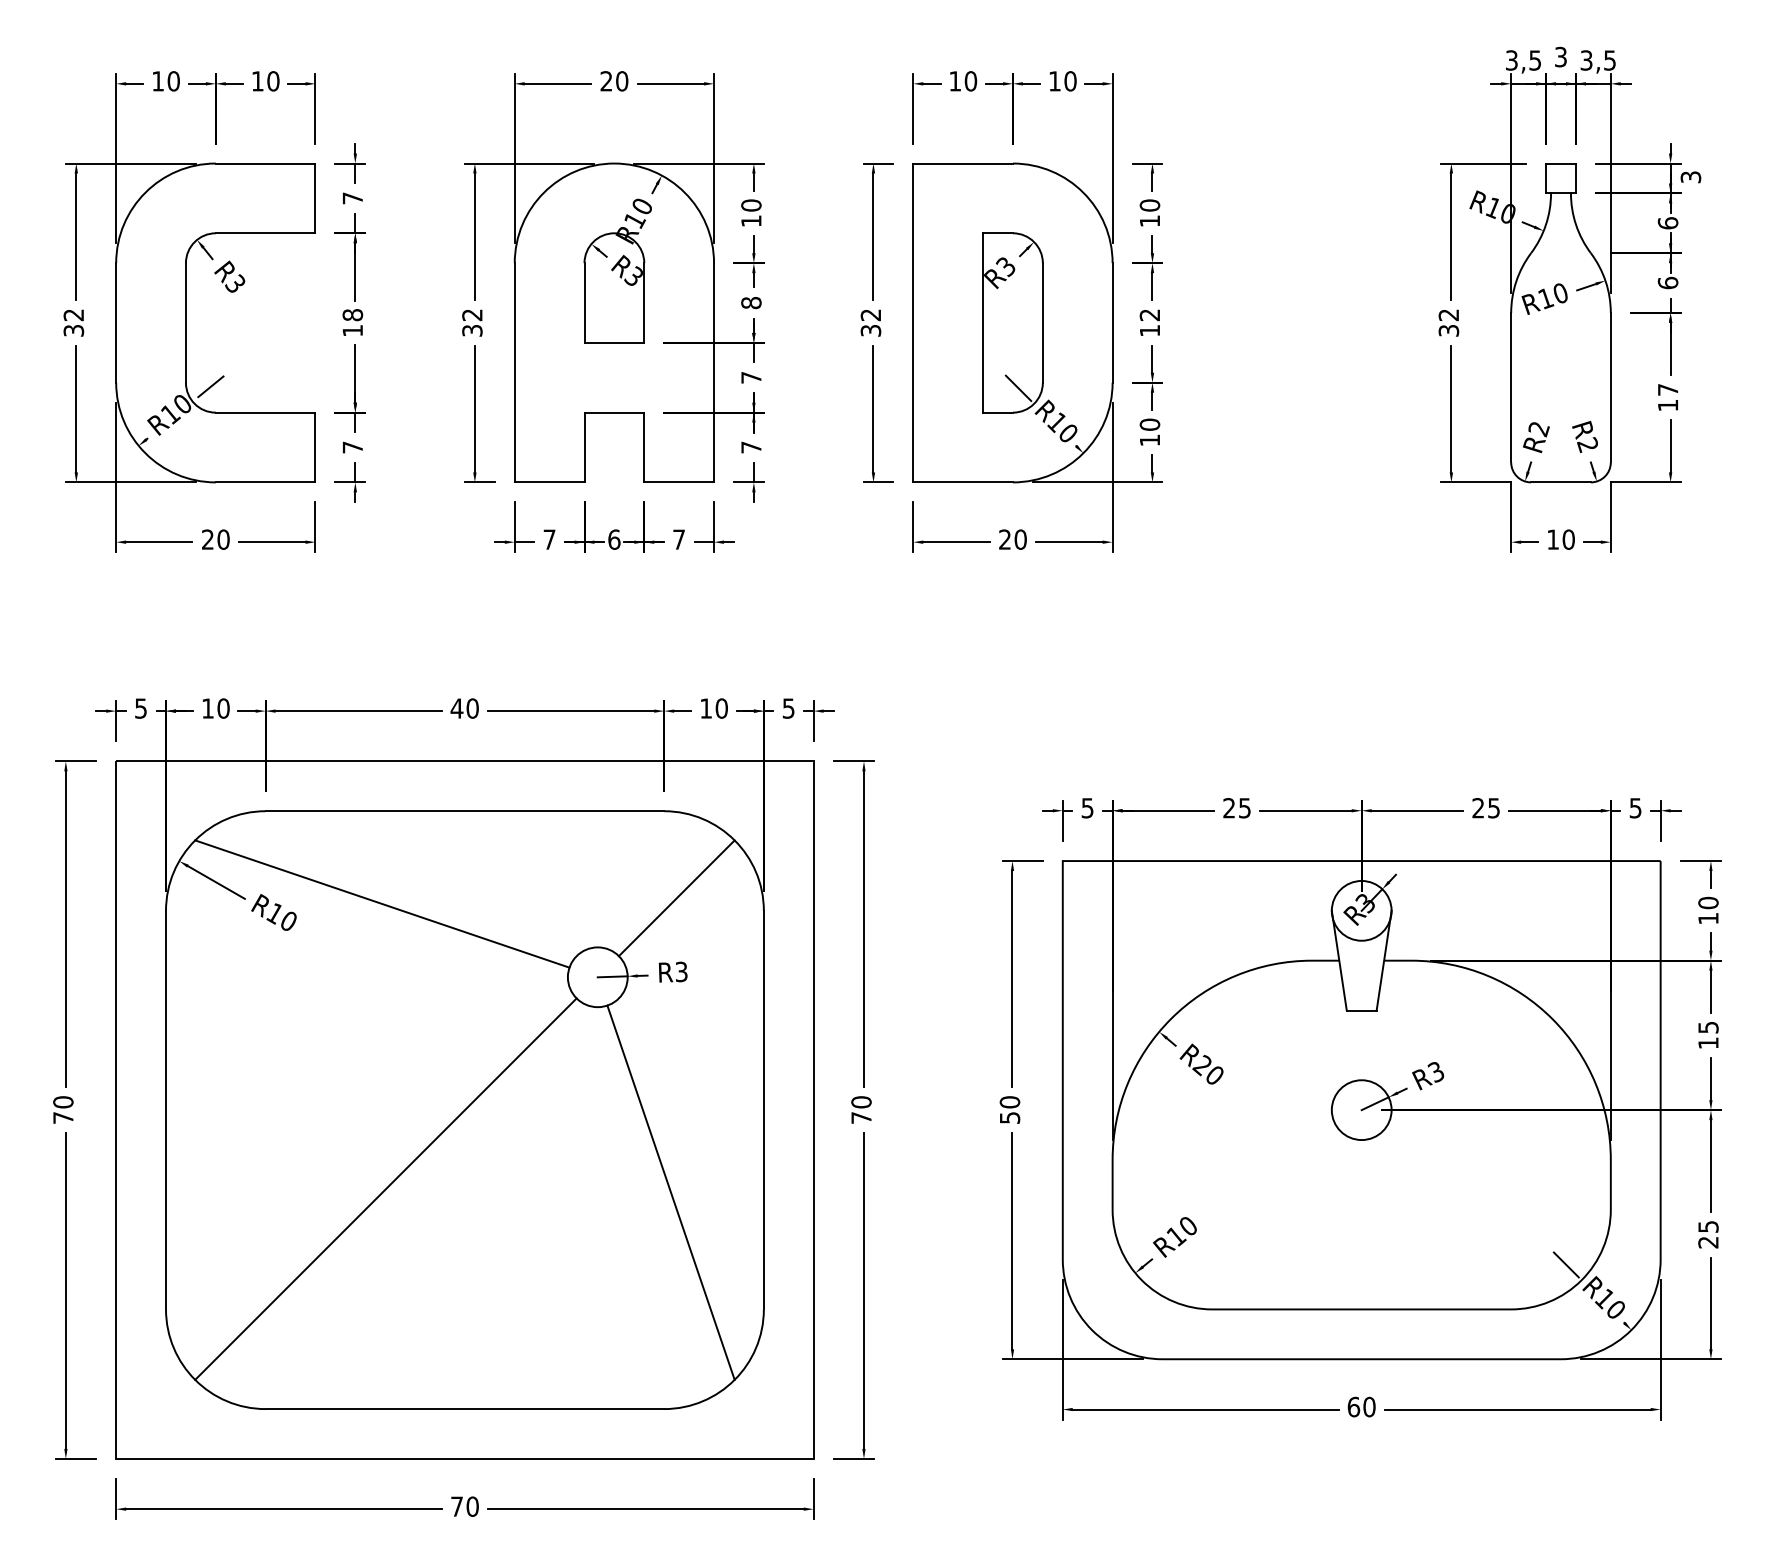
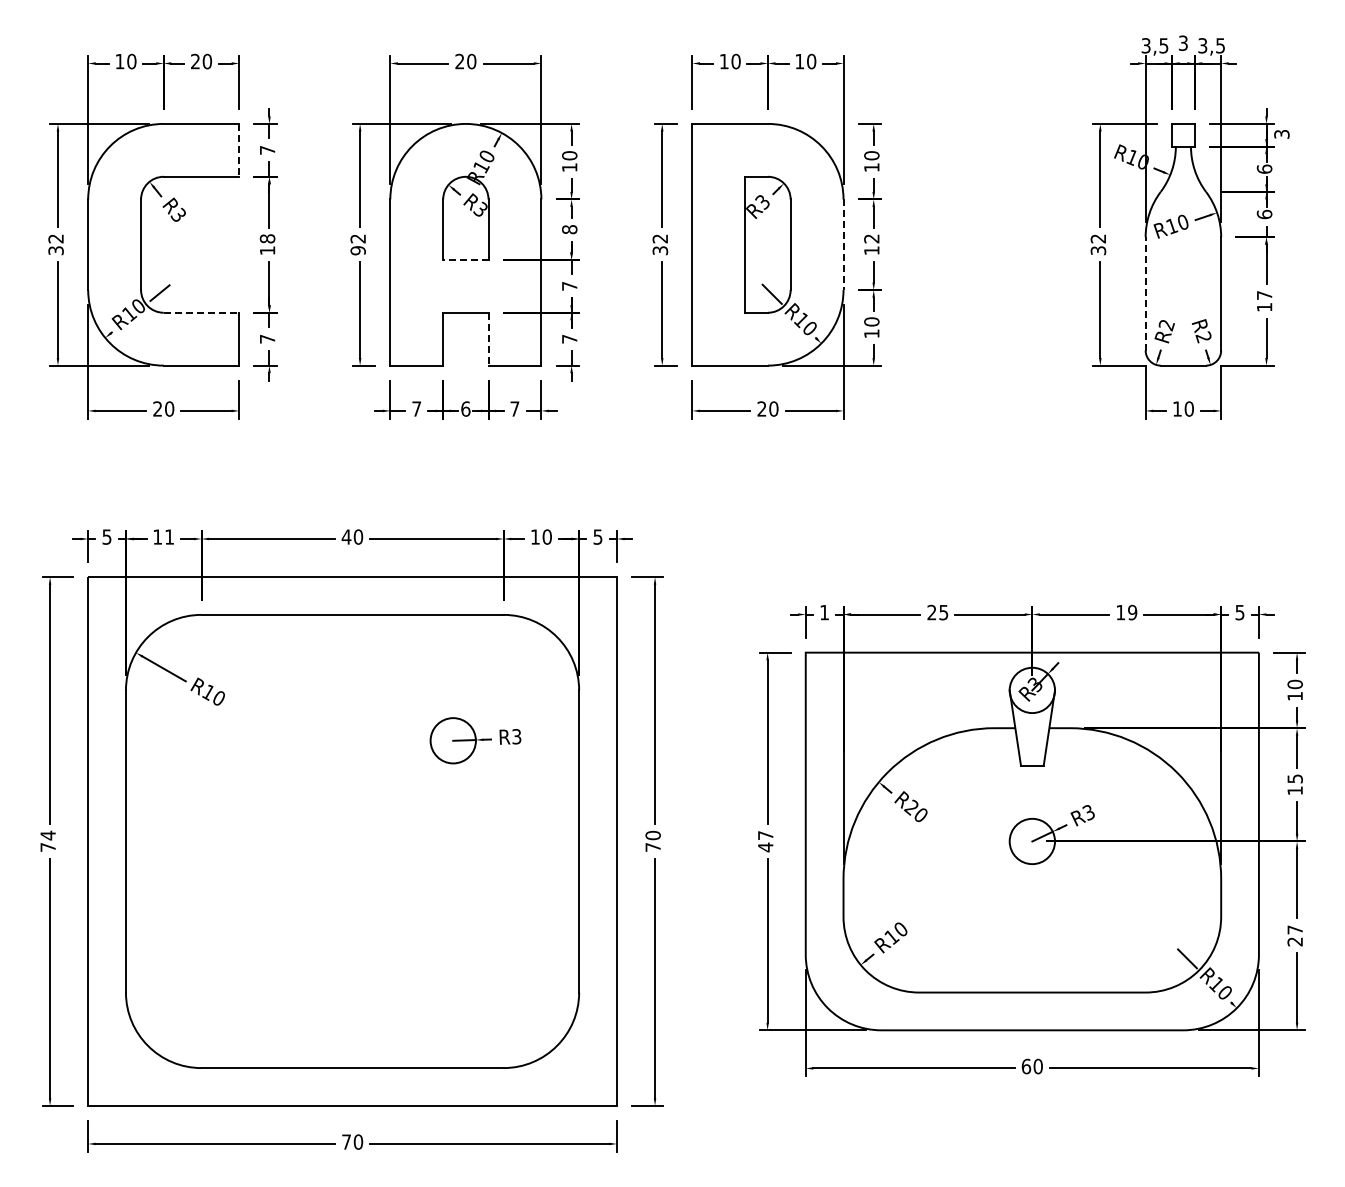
text: (257, 81) -> (195, 61), 10 -> 20
line: (315, 198) -> (239, 150), solid -> dashed
line: (1112, 323) -> (843, 245), solid -> dashed
text: (471, 330) -> (357, 250), 32 -> 92
line: (613, 342) -> (465, 259), solid -> dashed
line: (1510, 387) -> (1145, 293), solid -> dashed
line: (265, 412) -> (201, 312), solid -> dashed
line: (644, 447) -> (488, 339), solid -> dashed
text: (223, 707) -> (169, 536), 10 -> 11
text: (1087, 808) -> (824, 612), 5 -> 1
text: (1485, 808) -> (1126, 612), 25 -> 19
line: (677, 897) -> (513, 680), removed
line: (381, 904) -> (289, 685), removed
text: (62, 1102) -> (47, 835), 70 -> 74
text: (1009, 1110) -> (765, 841), 50 -> 47
line: (385, 1187) -> (292, 900), removed
line: (670, 1191) -> (508, 903), removed
text: (1707, 1226) -> (1294, 929), 25 -> 27

